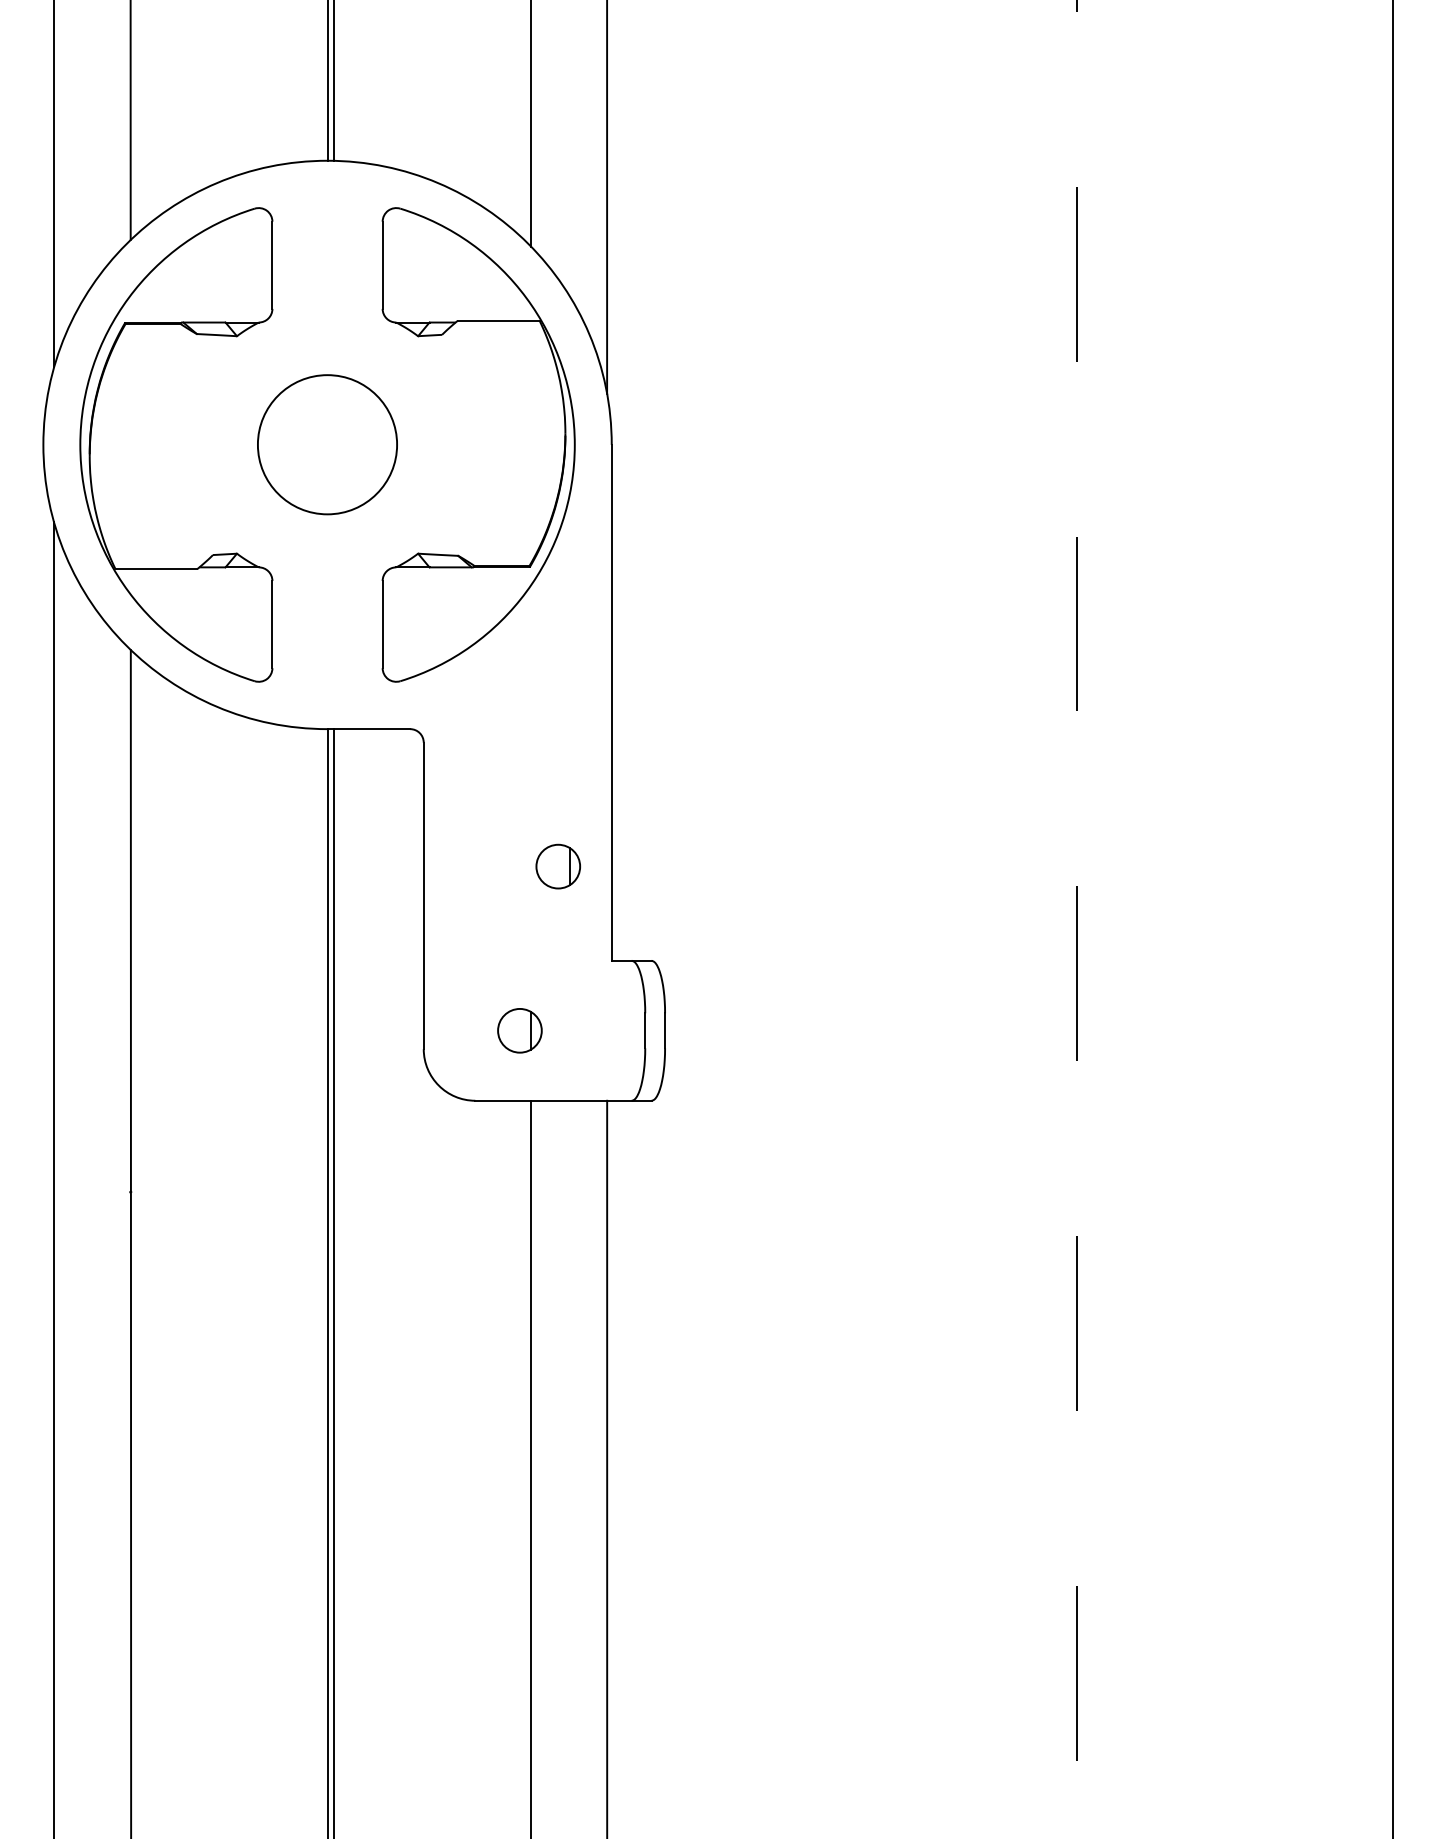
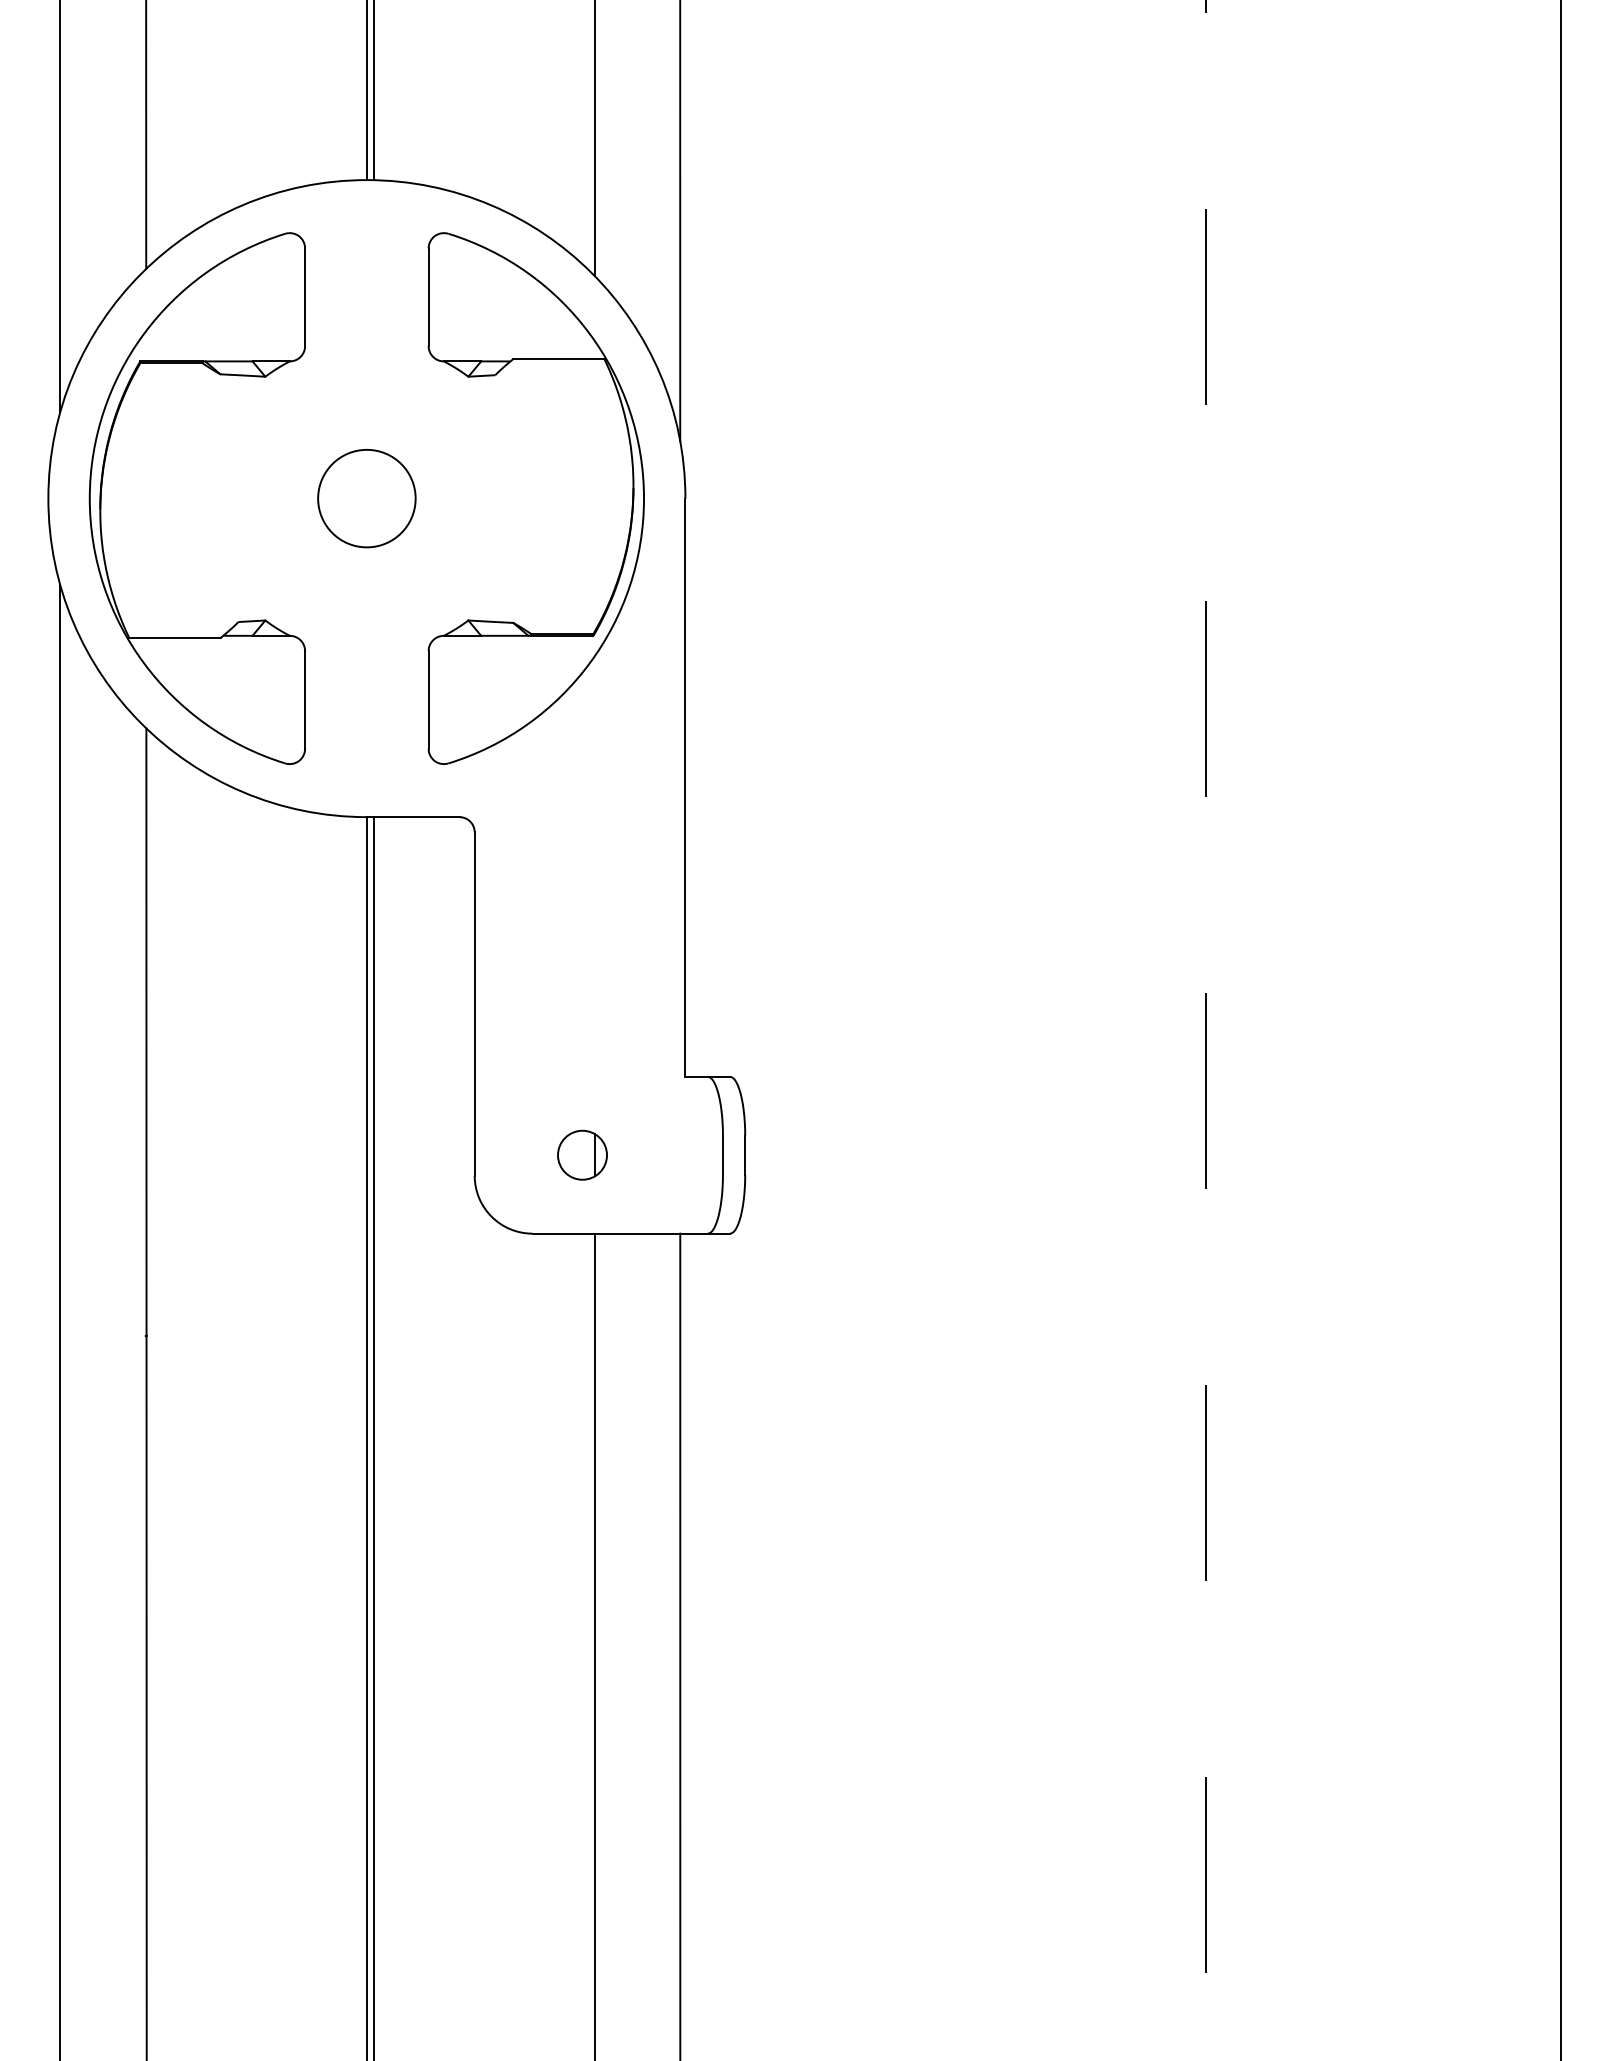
circle: (327, 444) -> (366, 498), size x0.62
part: (558, 865) -> (625, 970), removed

